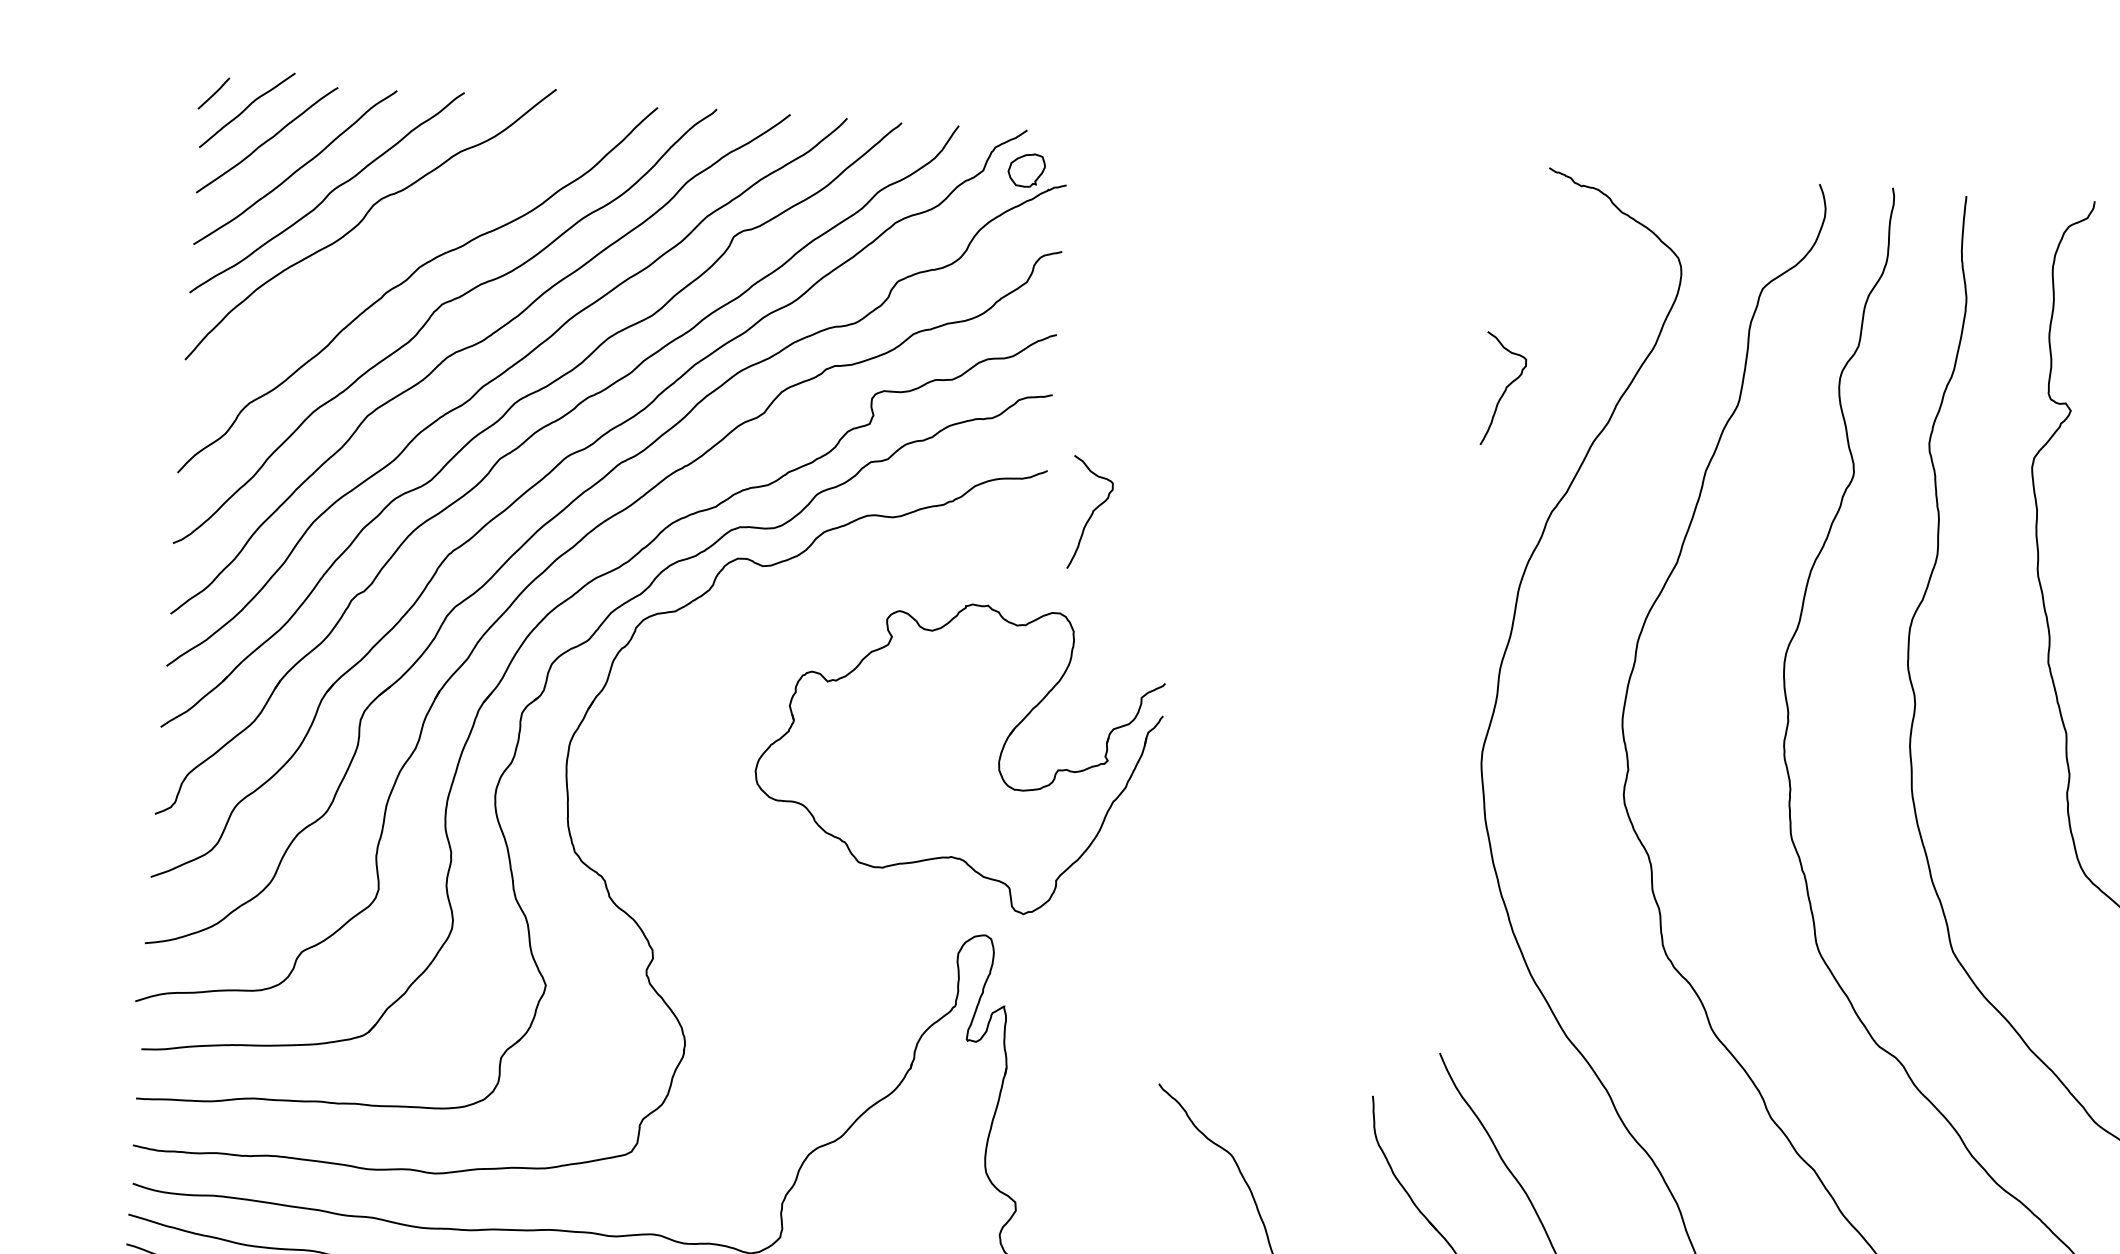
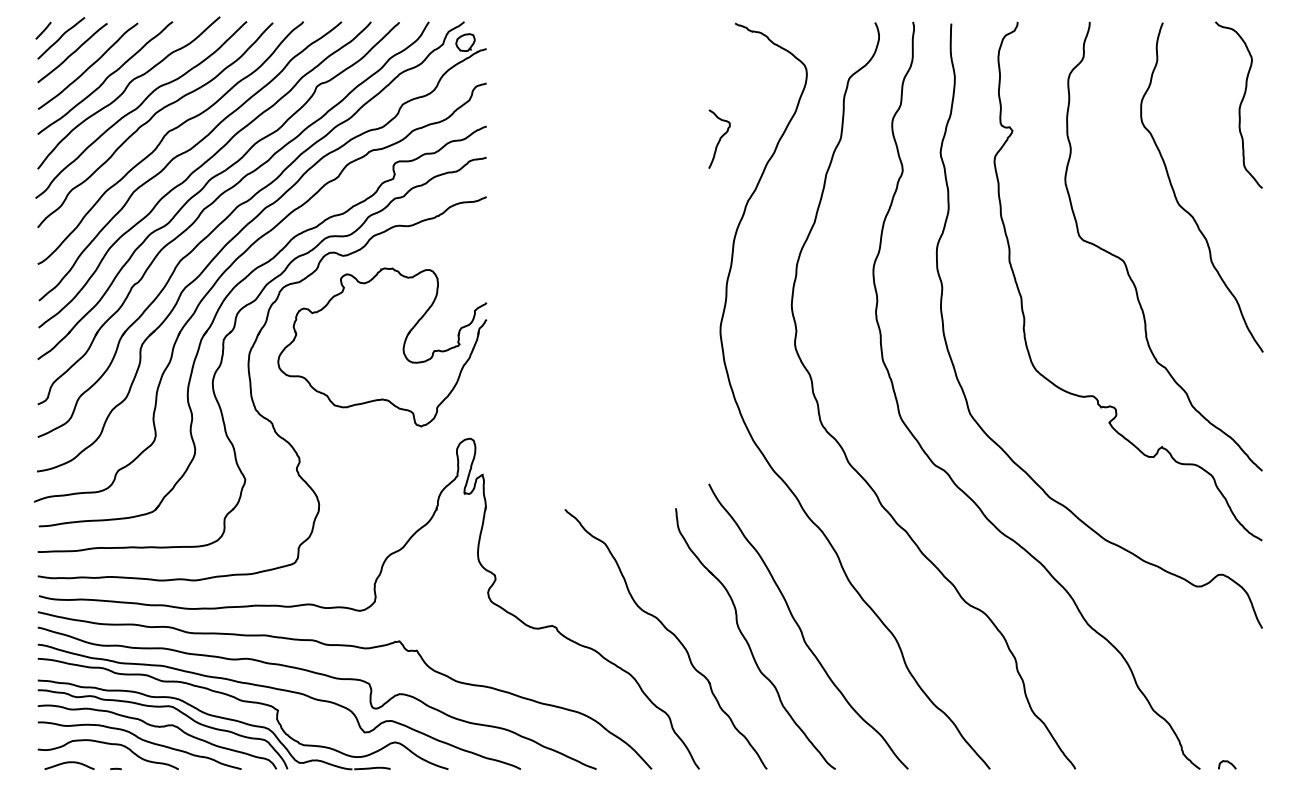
curve: (389, 253) -> (139, 107), added
curve: (1091, 511) -> (510, 216), removed
part: (997, 759) -> (402, 347), moved

